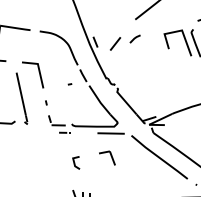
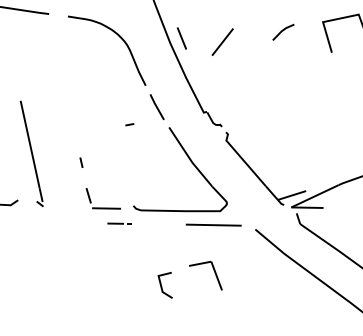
line: (134, 38) -> (281, 31), moved
line: (38, 72) -> (65, 100), removed
line: (75, 162) -> (163, 284), moved

